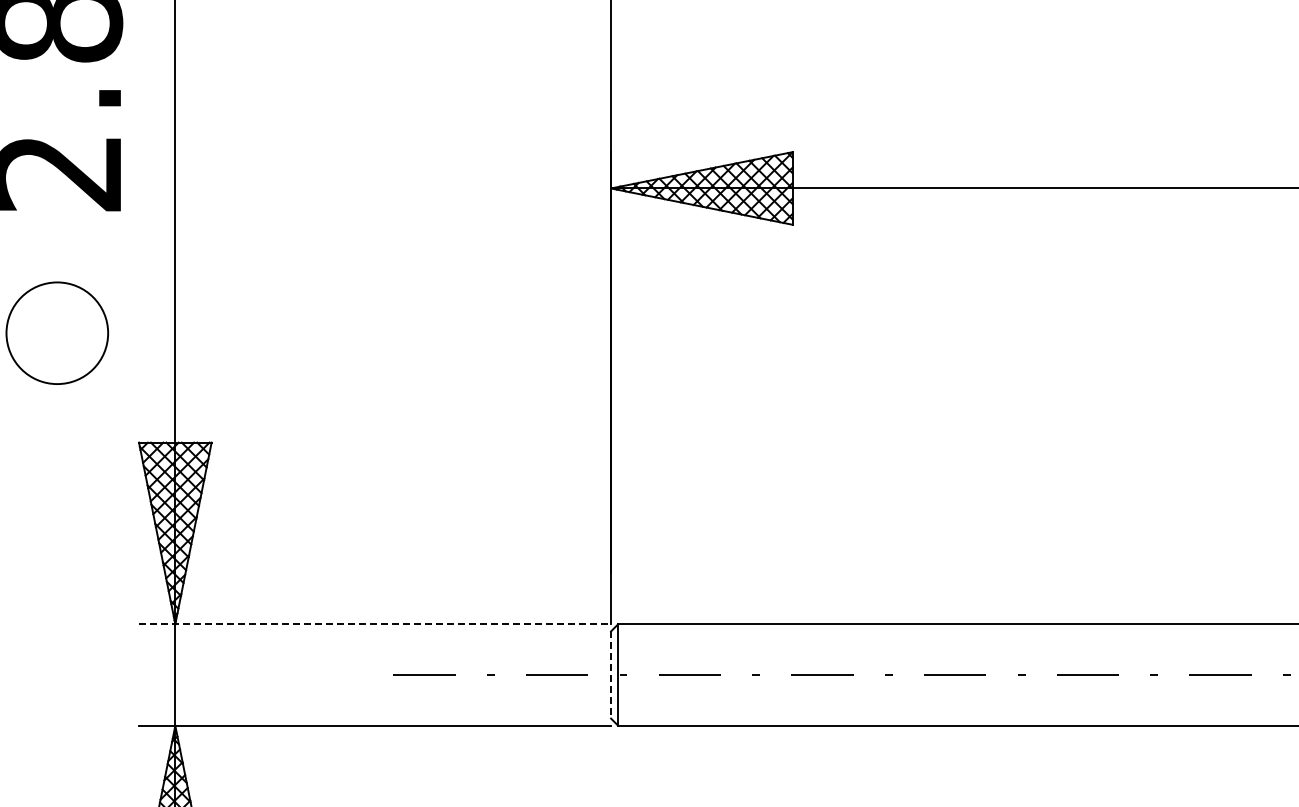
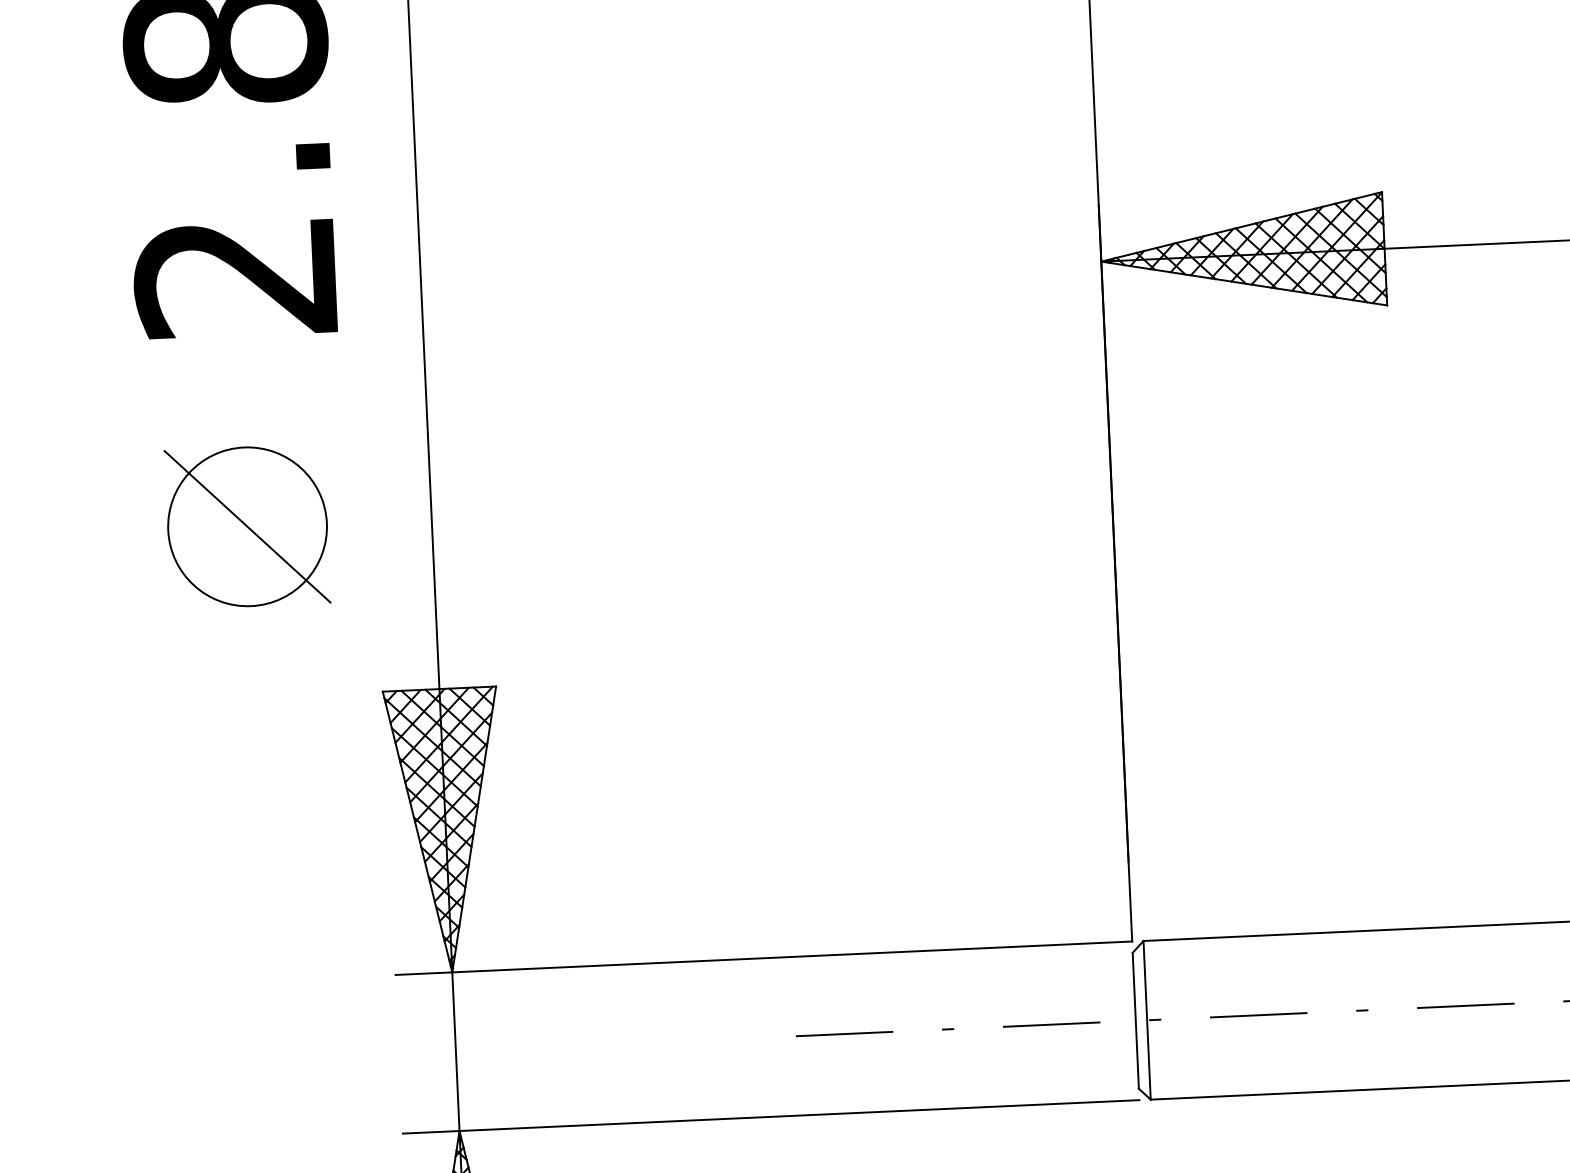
line: (57, 333) -> (247, 527), added
line: (375, 624) -> (764, 958), dashed -> solid
line: (611, 675) -> (1136, 1021), dashed -> solid

